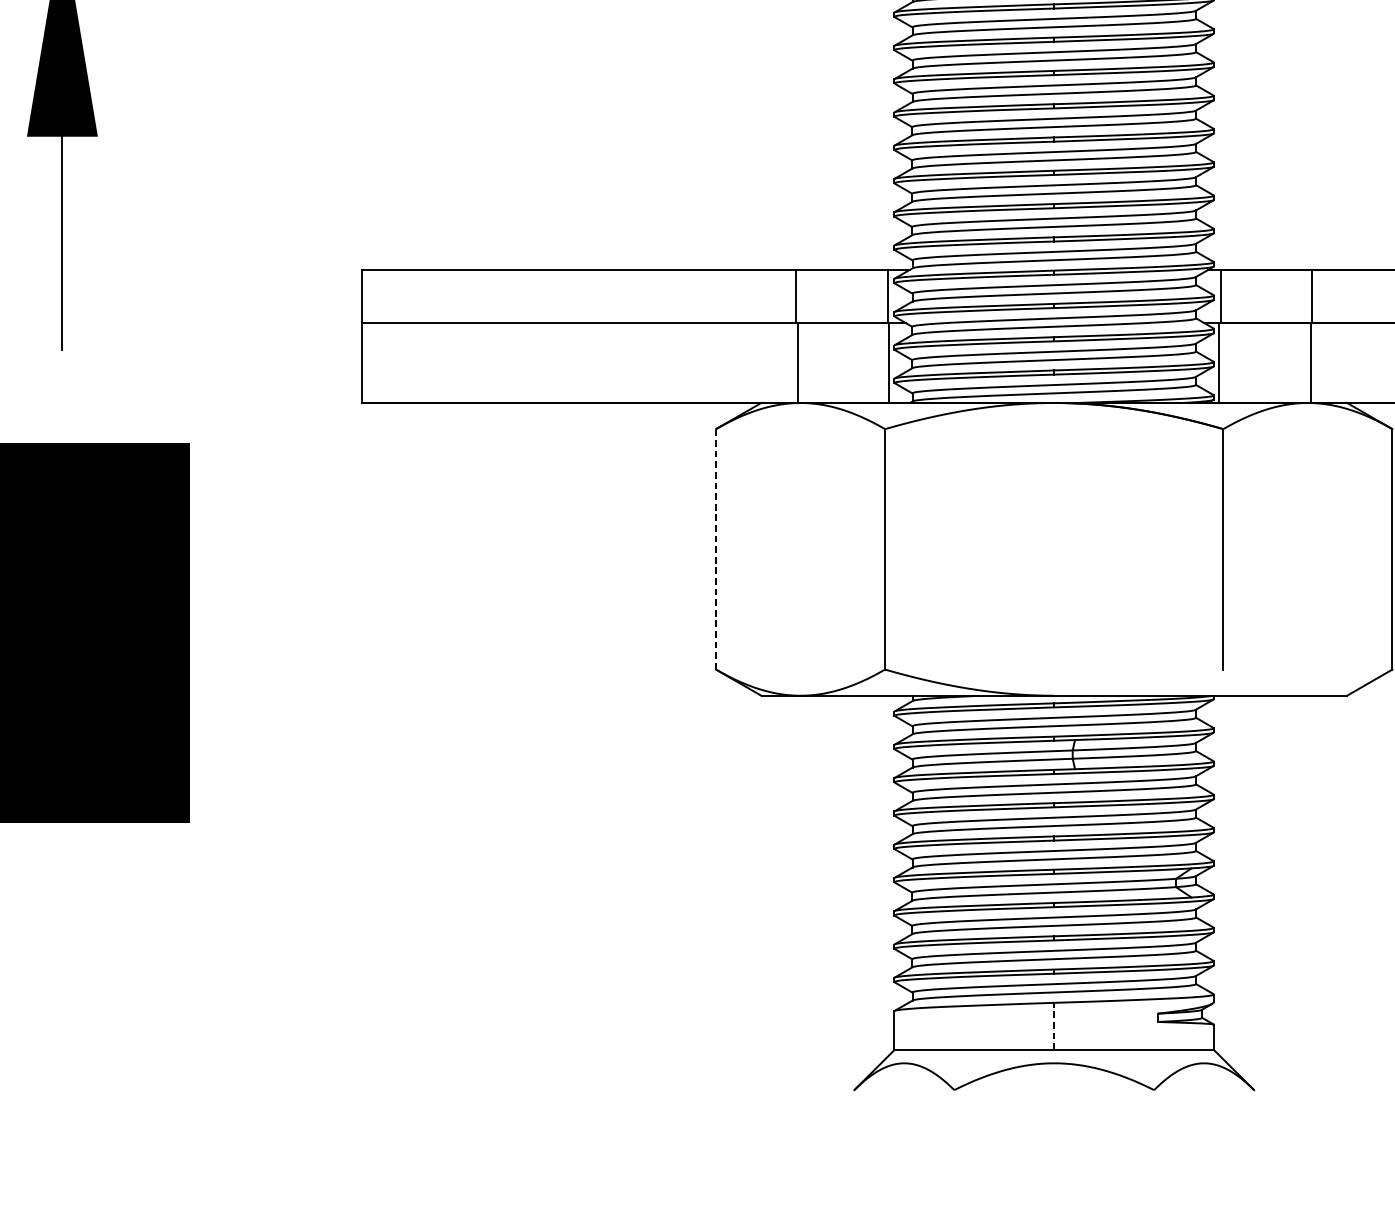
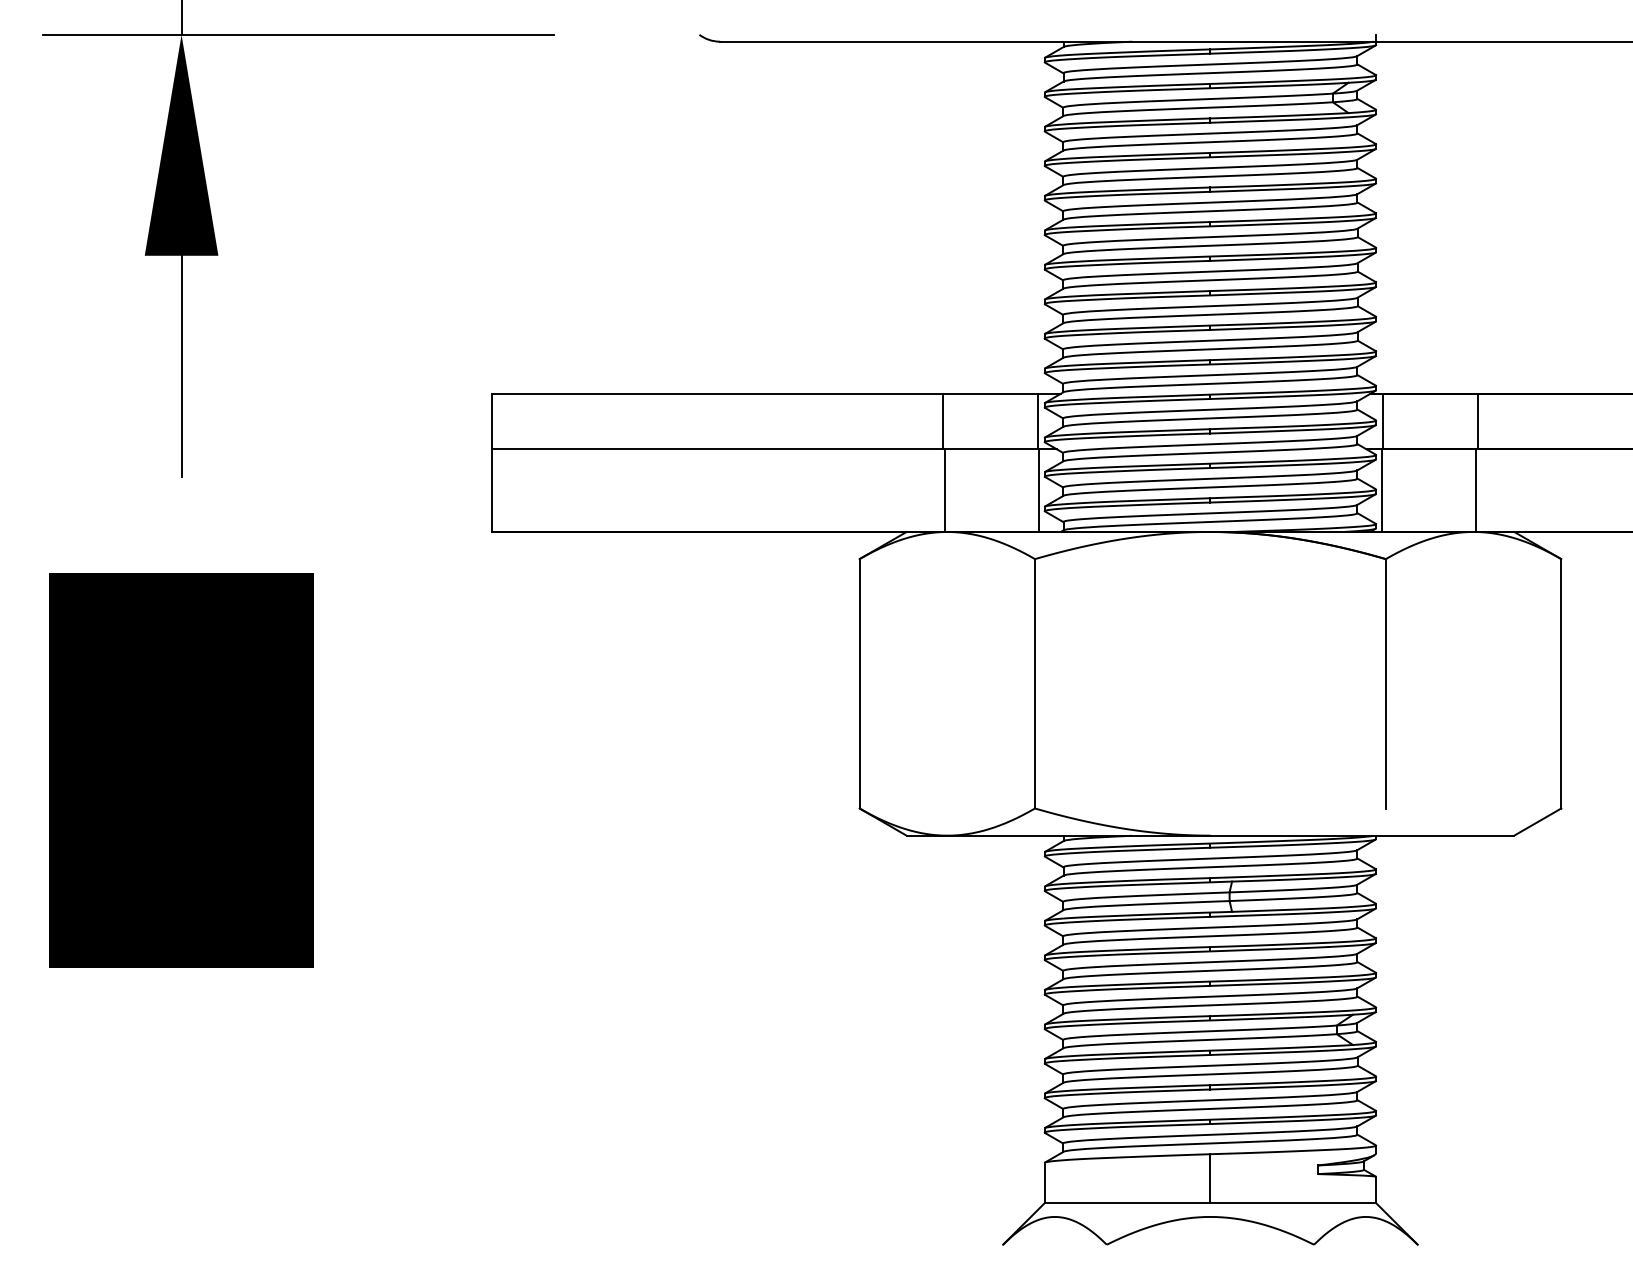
line: (715, 549) -> (859, 683), dashed -> solid
line: (1054, 1026) -> (1210, 1178), dashed -> solid

